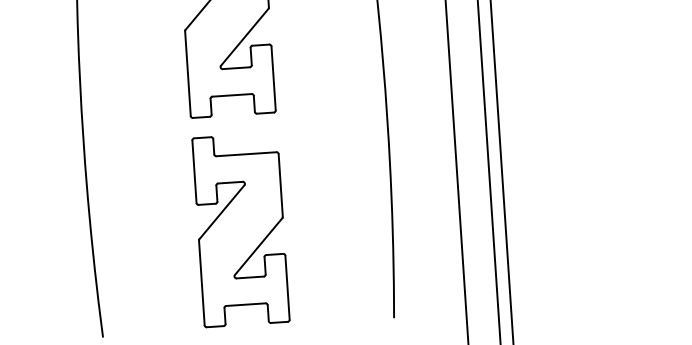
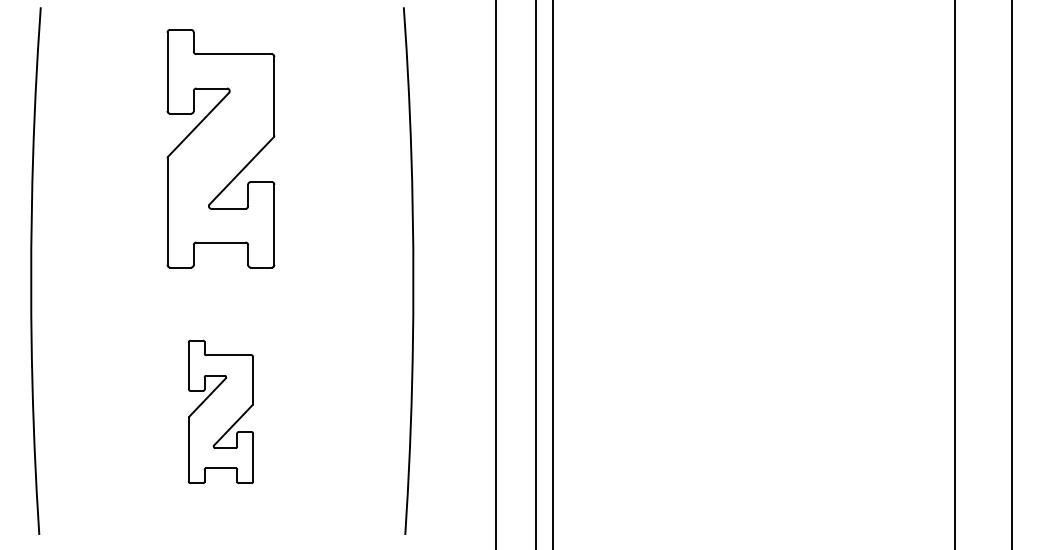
part: (240, 229) -> (220, 411), size x0.6

